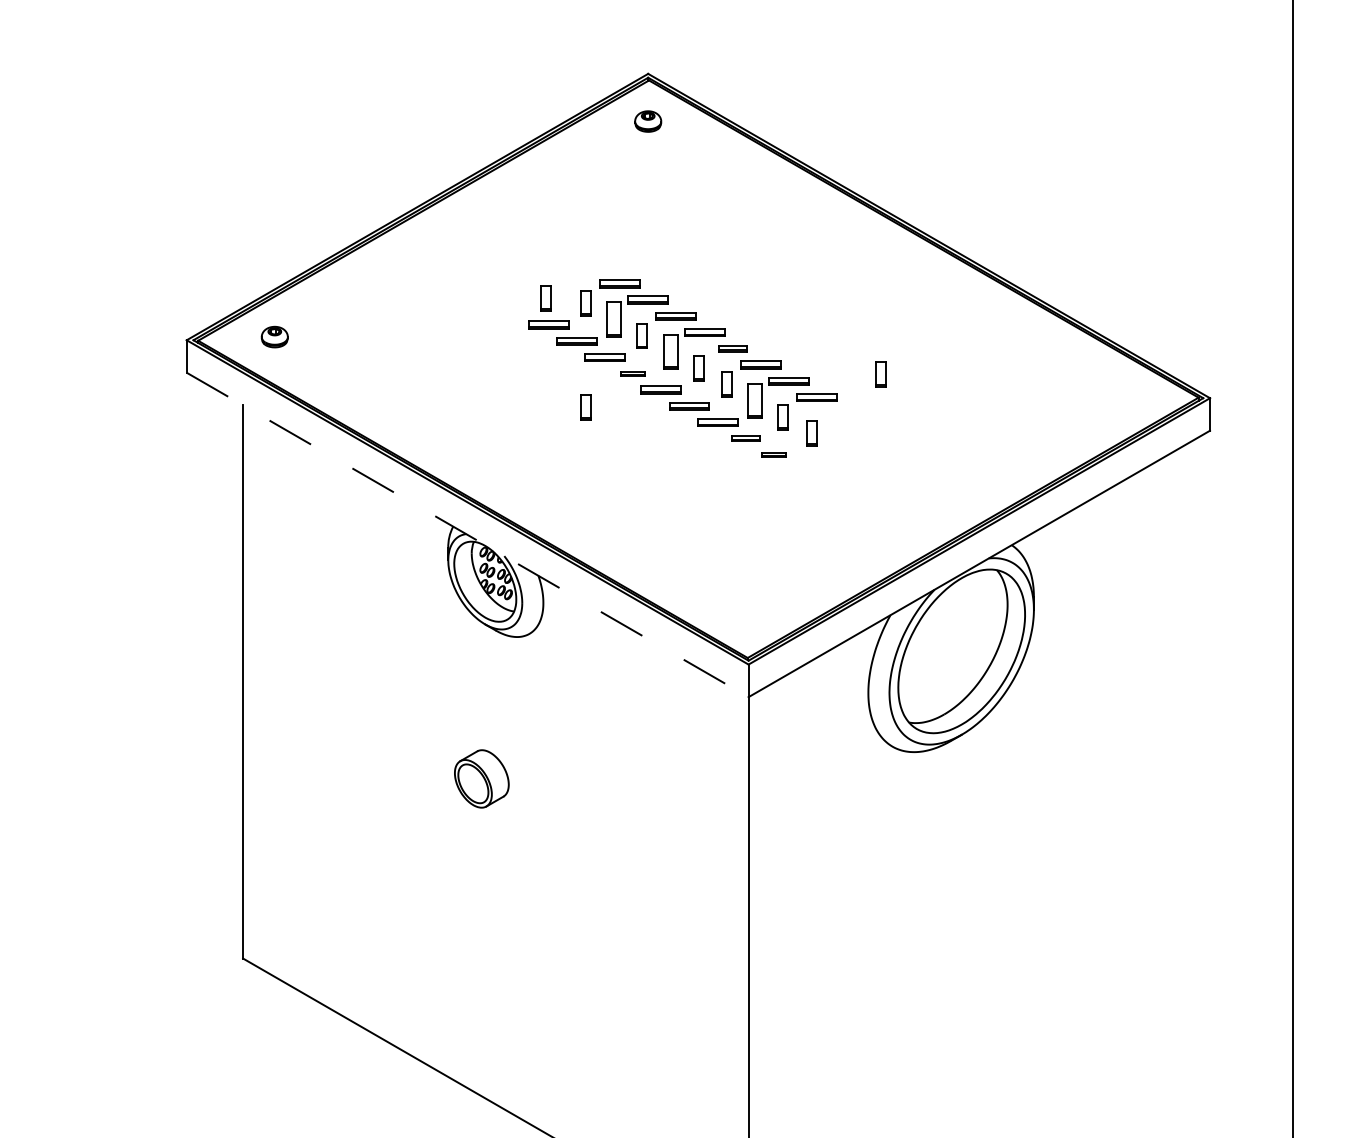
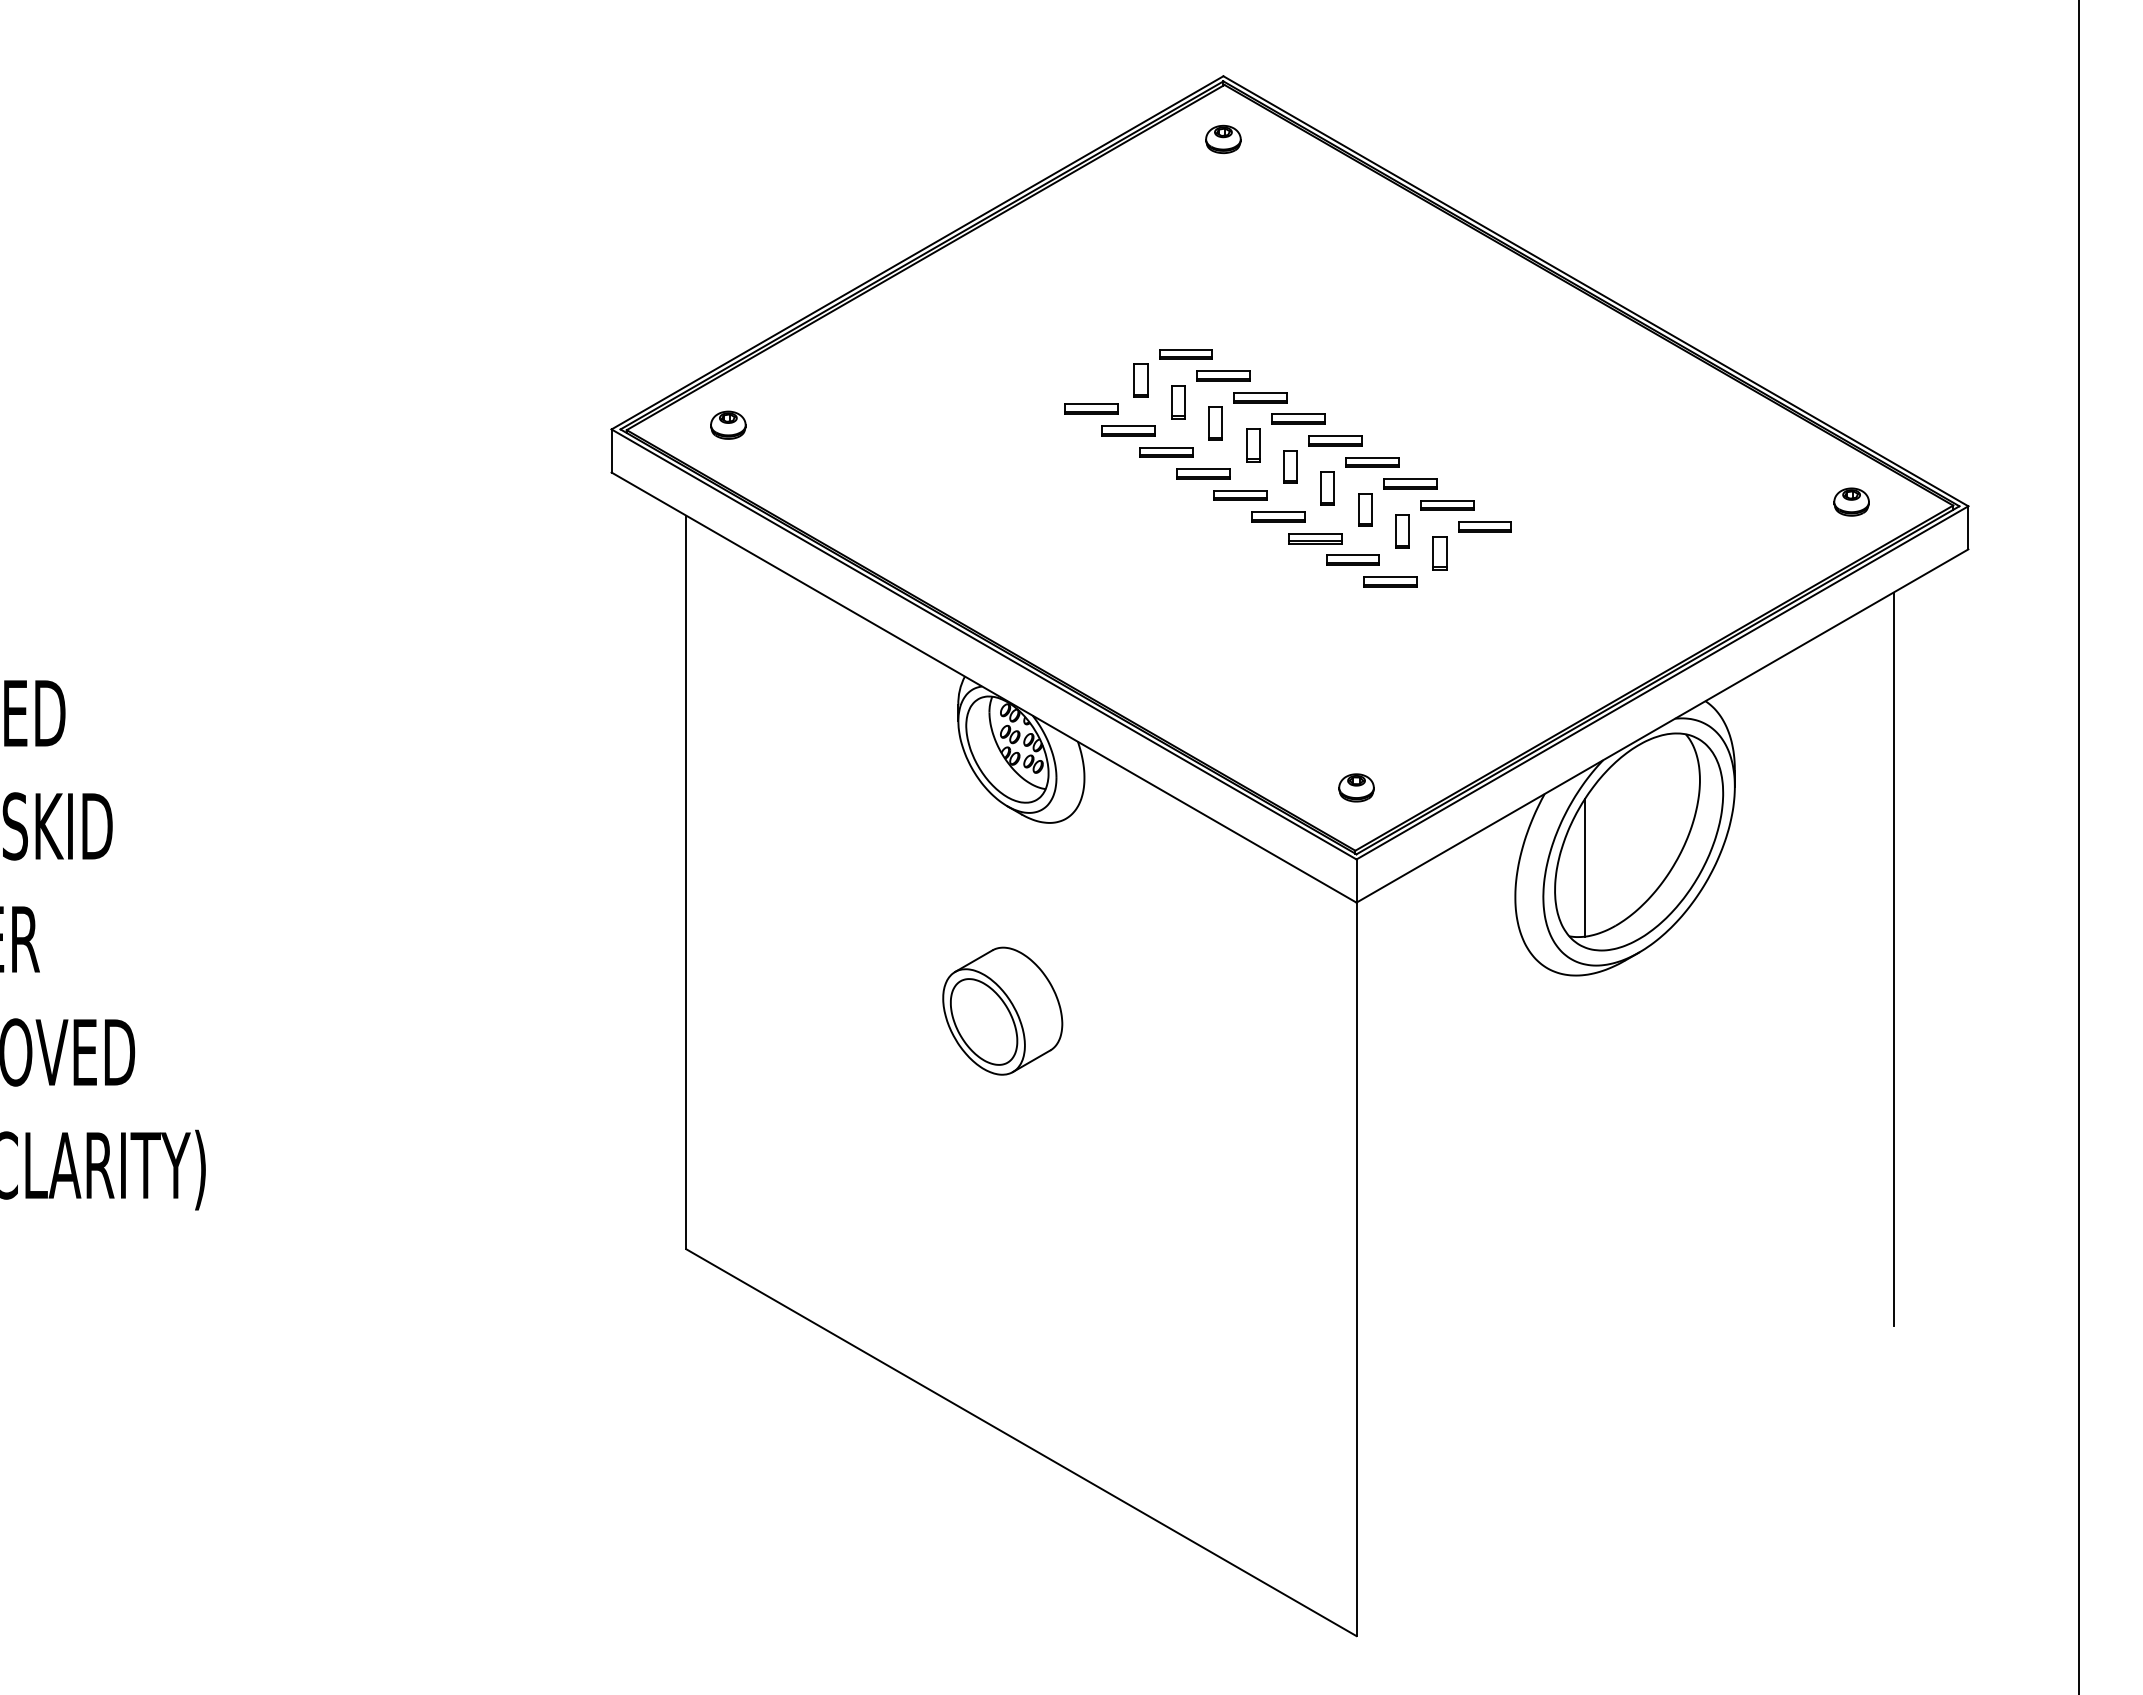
part: (545, 298) -> (1087, 373), removed
part: (614, 319) -> (1178, 402), size x0.71
part: (732, 348) -> (1335, 440), size x1.43
part: (670, 352) -> (1253, 445), size x0.71
part: (633, 373) -> (1203, 473), size x1.67
part: (880, 374) -> (1531, 475), removed
part: (1121, 394) -> (1851, 501), added
part: (755, 400) -> (1365, 509), size x0.71
part: (585, 407) -> (1140, 518), removed
part: (845, 413) -> (1484, 526), added
part: (745, 438) -> (1352, 559), size x1.43
part: (774, 454) -> (1390, 581), size x1.67
line: (468, 534) -> (984, 687), dashed -> solid
part: (748, 610) -> (1356, 787), added
line: (920, 670) -> (1584, 867), added
line: (1153, 740) -> (1893, 959), added
part: (481, 778) -> (1002, 1010), size x1.67

